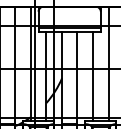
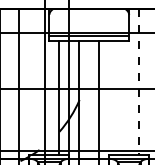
line: (30, 63) -> (39, 81), removed
line: (108, 63) -> (139, 81), solid -> dashed
line: (93, 76) -> (119, 97), removed

